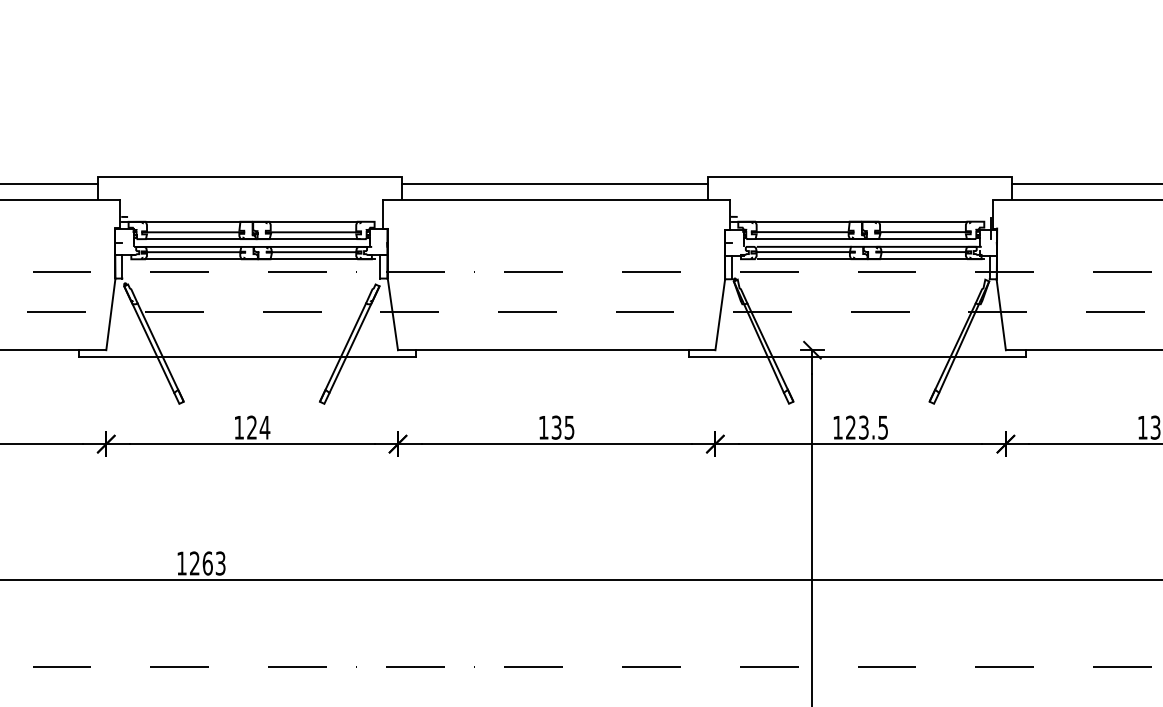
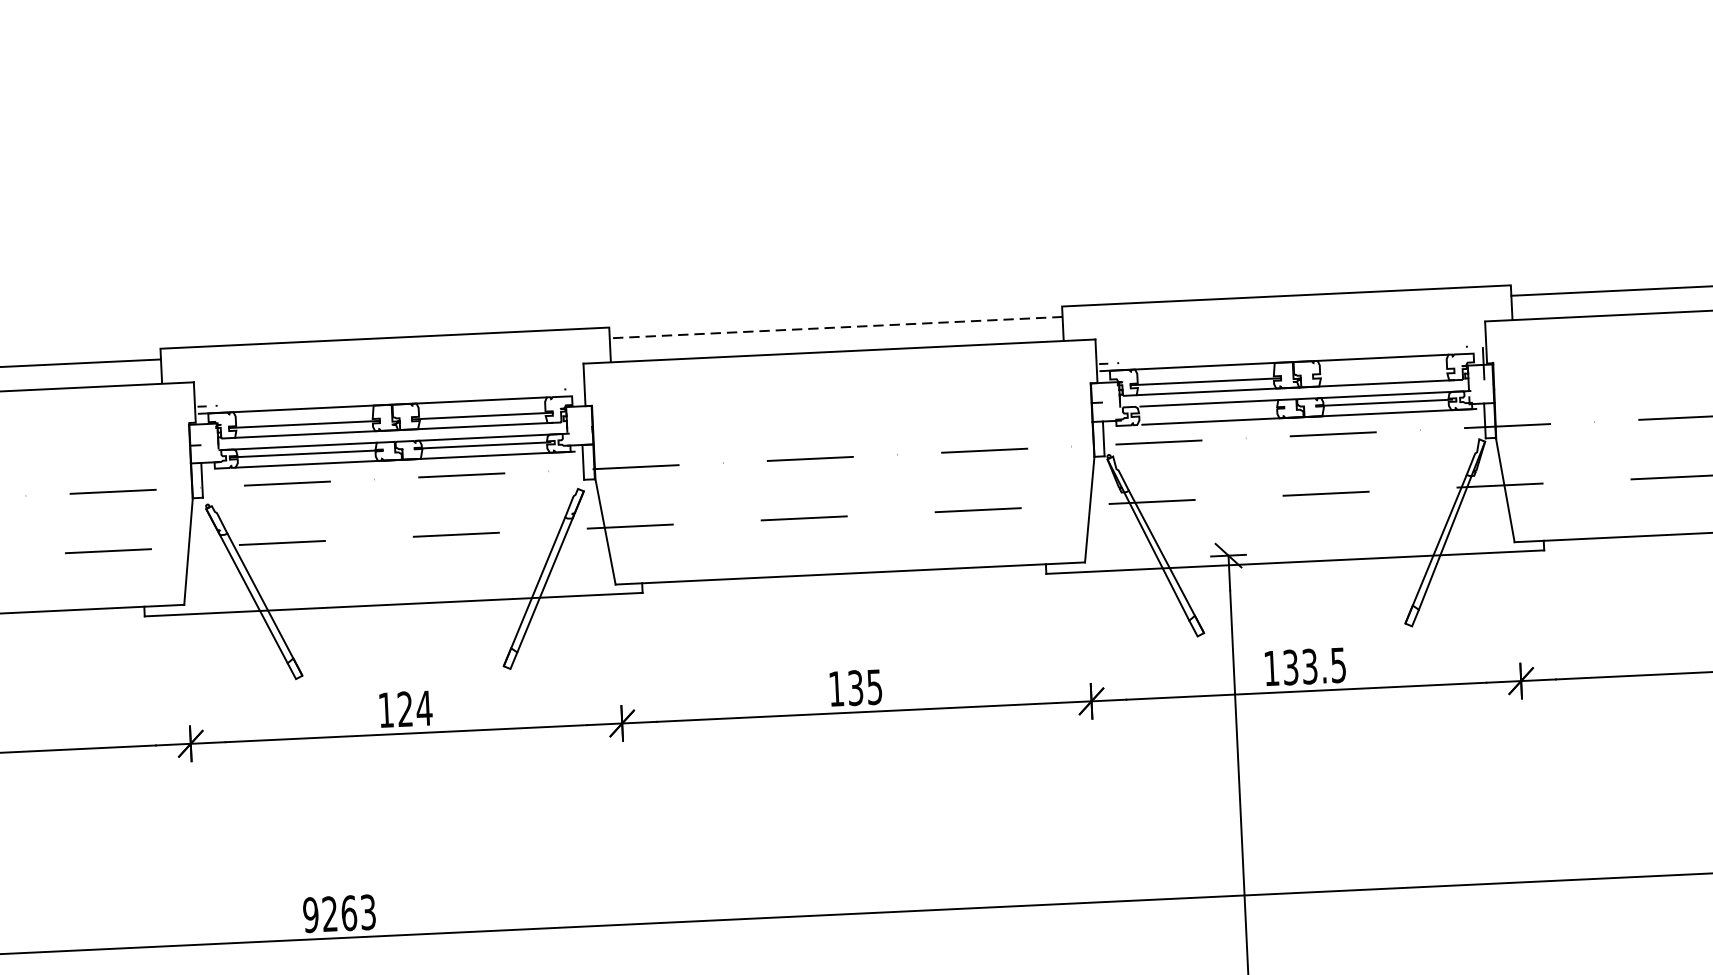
line: (554, 183) -> (835, 327), solid -> dashed
line: (922, 232) -> (1383, 373), removed
line: (805, 252) -> (1211, 411), removed
text: (850, 427) -> (1290, 667), 123.5 -> 133.5
text: (181, 563) -> (310, 915), 1263 -> 9263

